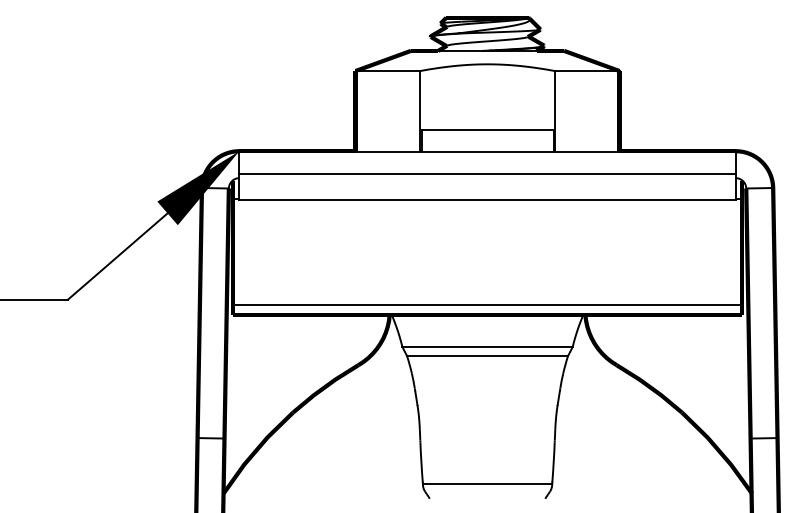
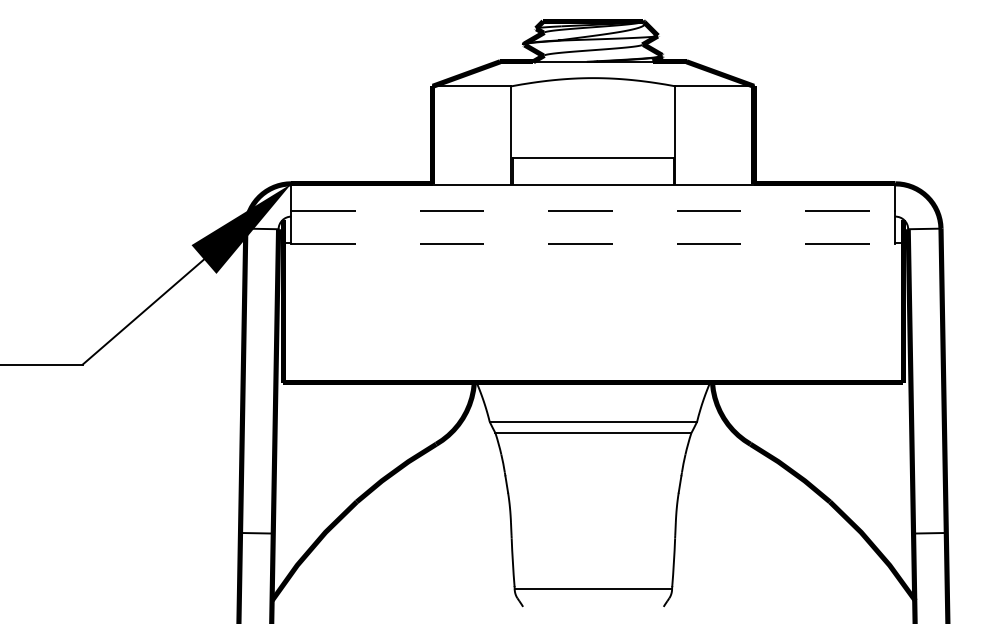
line: (487, 173) -> (593, 211), solid -> dashed
line: (487, 200) -> (593, 243), solid -> dashed
line: (487, 305) -> (593, 371), removed

